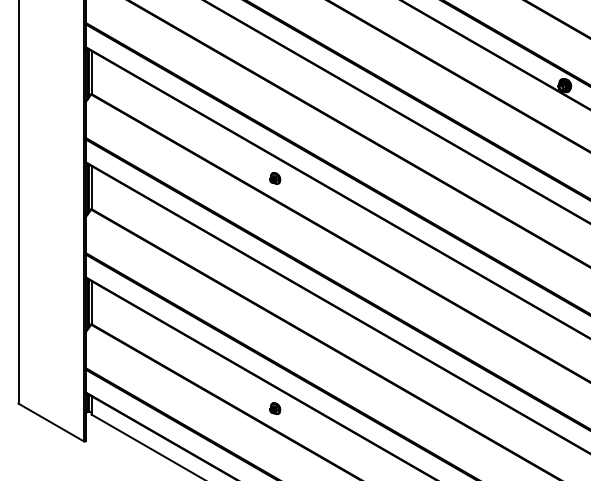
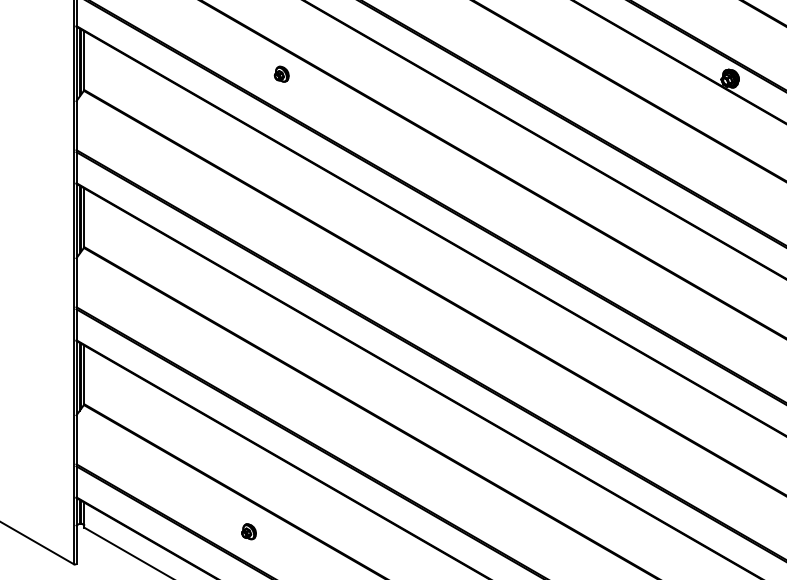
part: (275, 178) -> (282, 74), moved
part: (275, 408) -> (249, 531), moved

